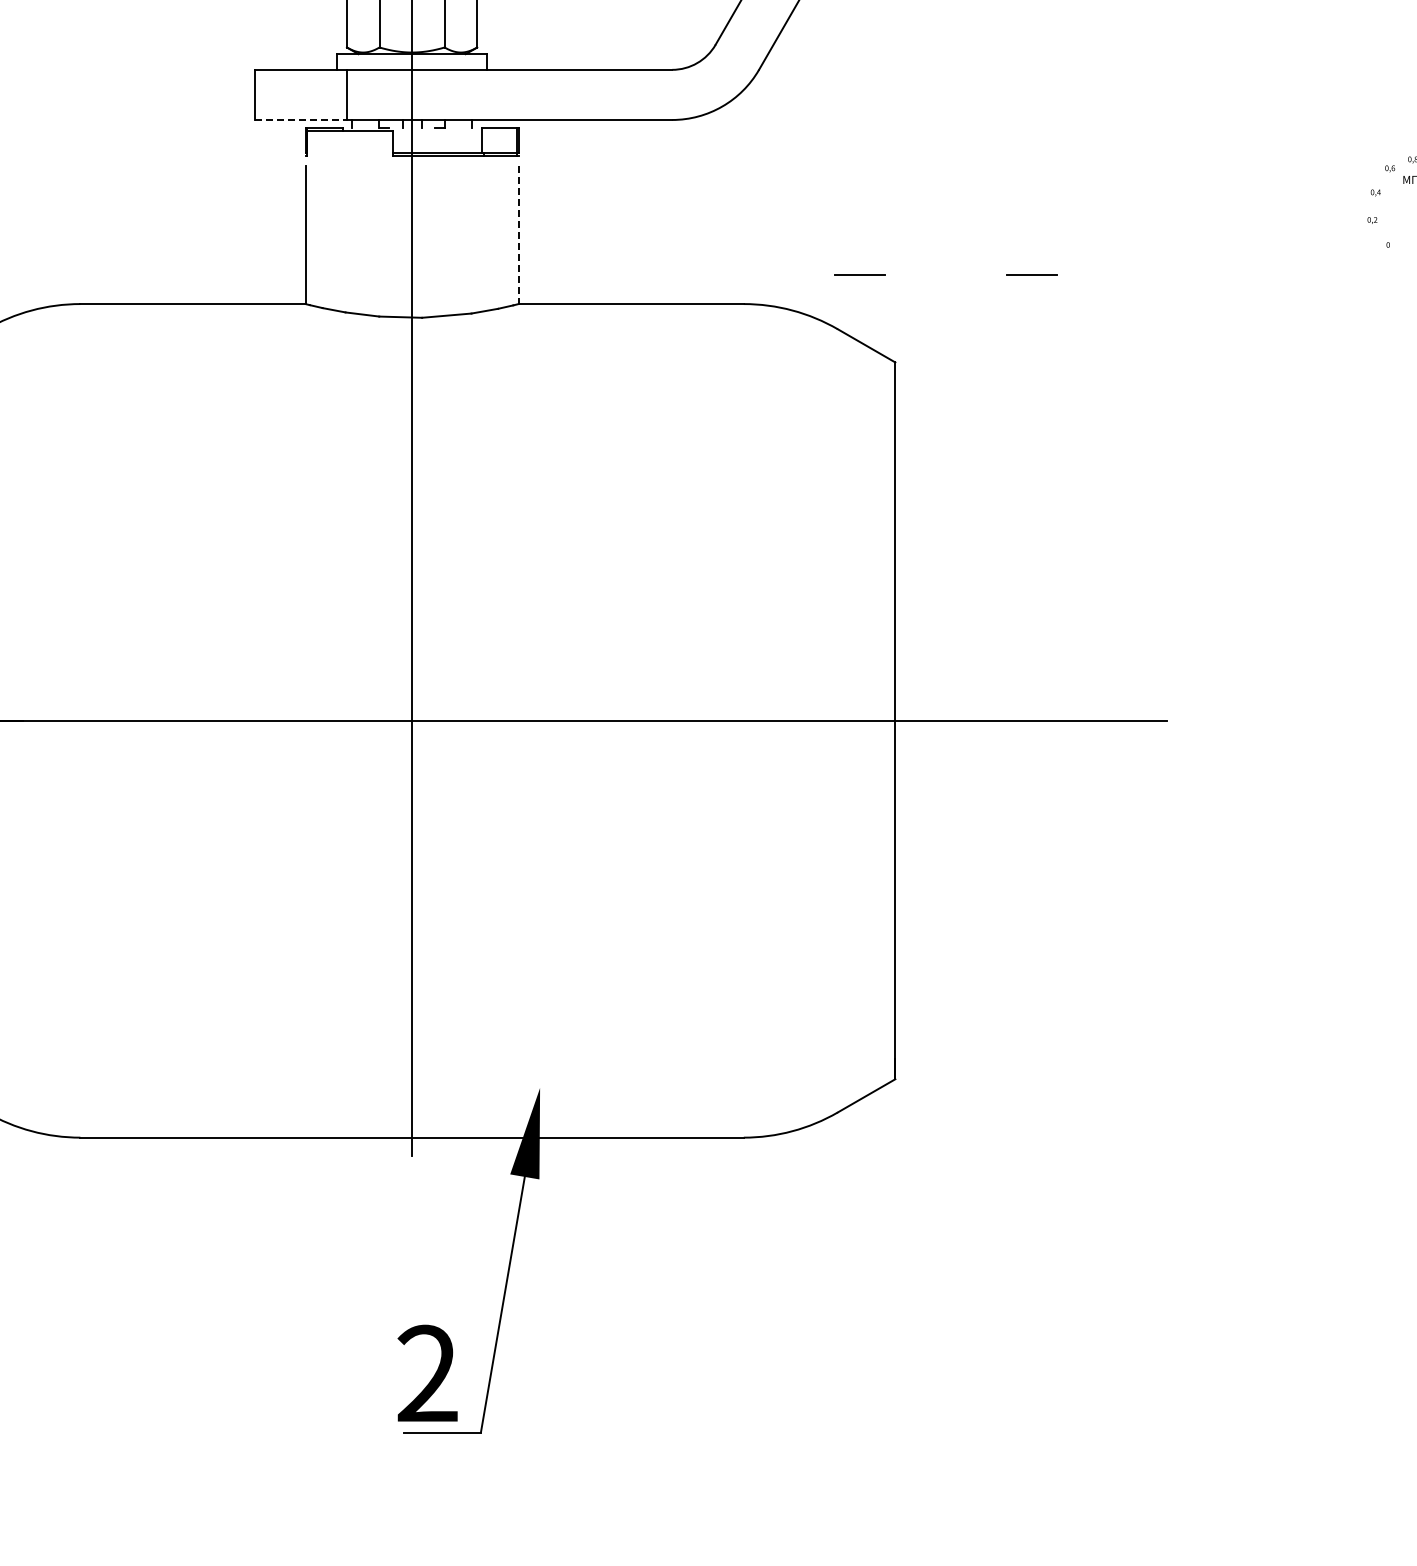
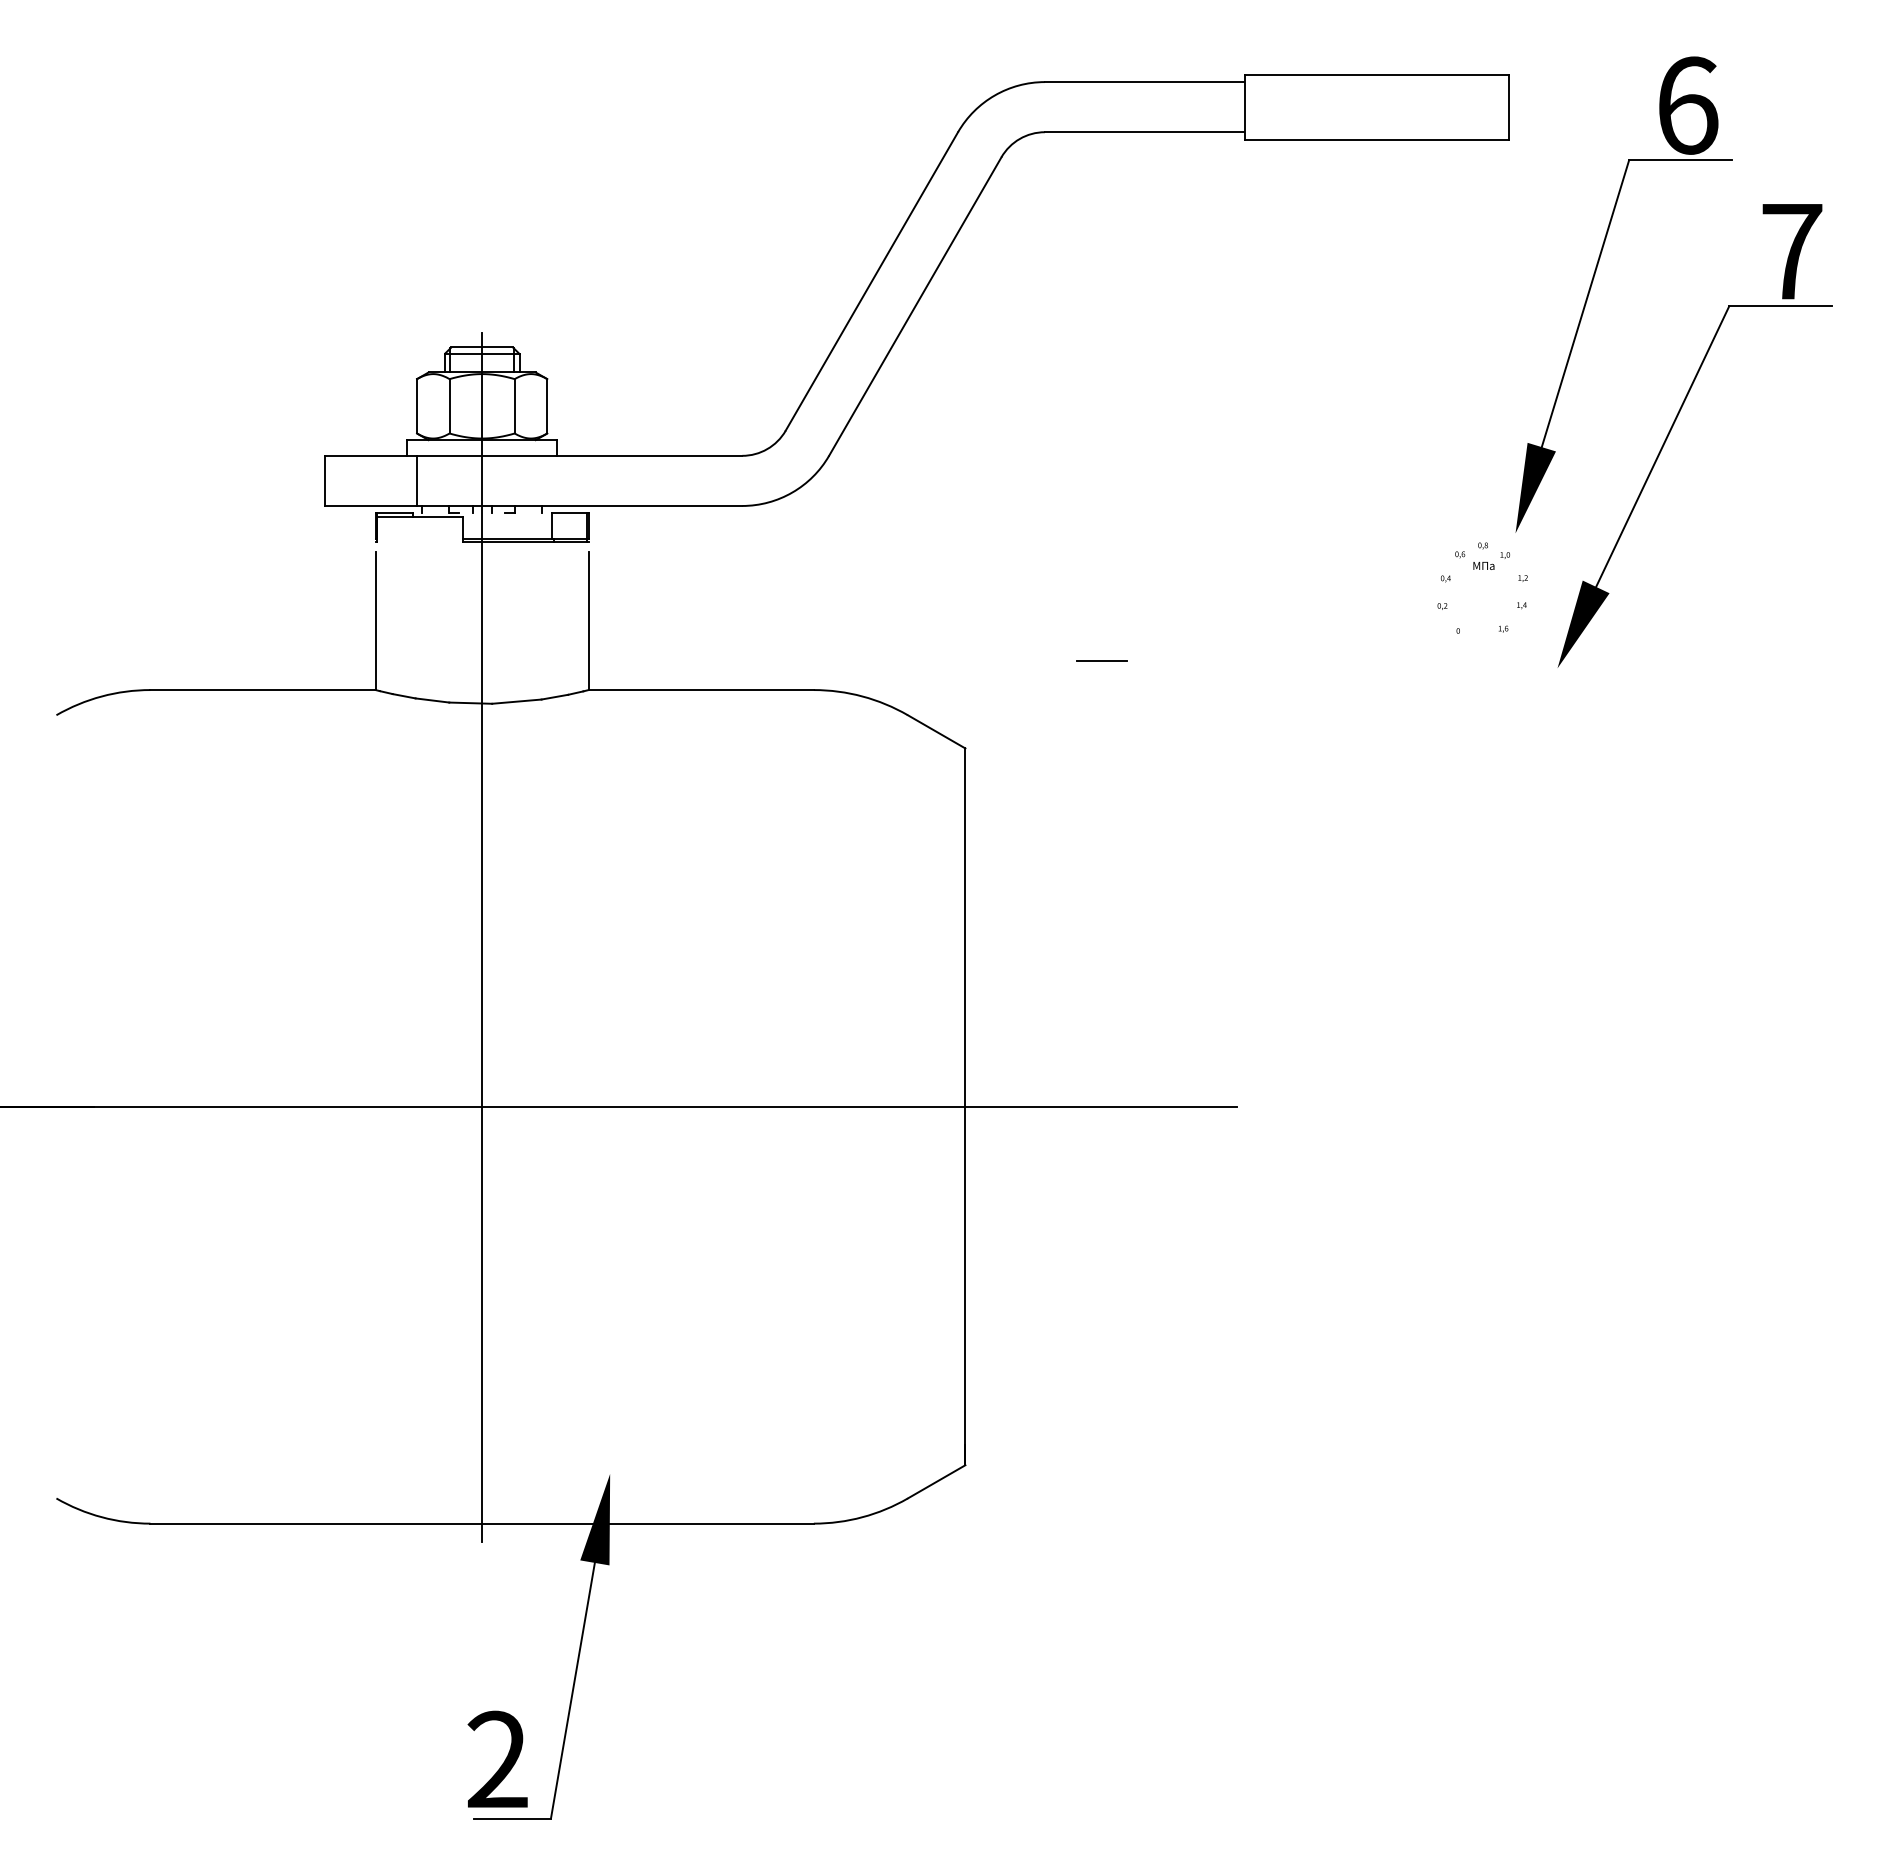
line: (301, 119) -> (371, 505), dashed -> solid
line: (518, 235) -> (588, 621), dashed -> solid
line: (859, 274) -> (929, 660), removed

